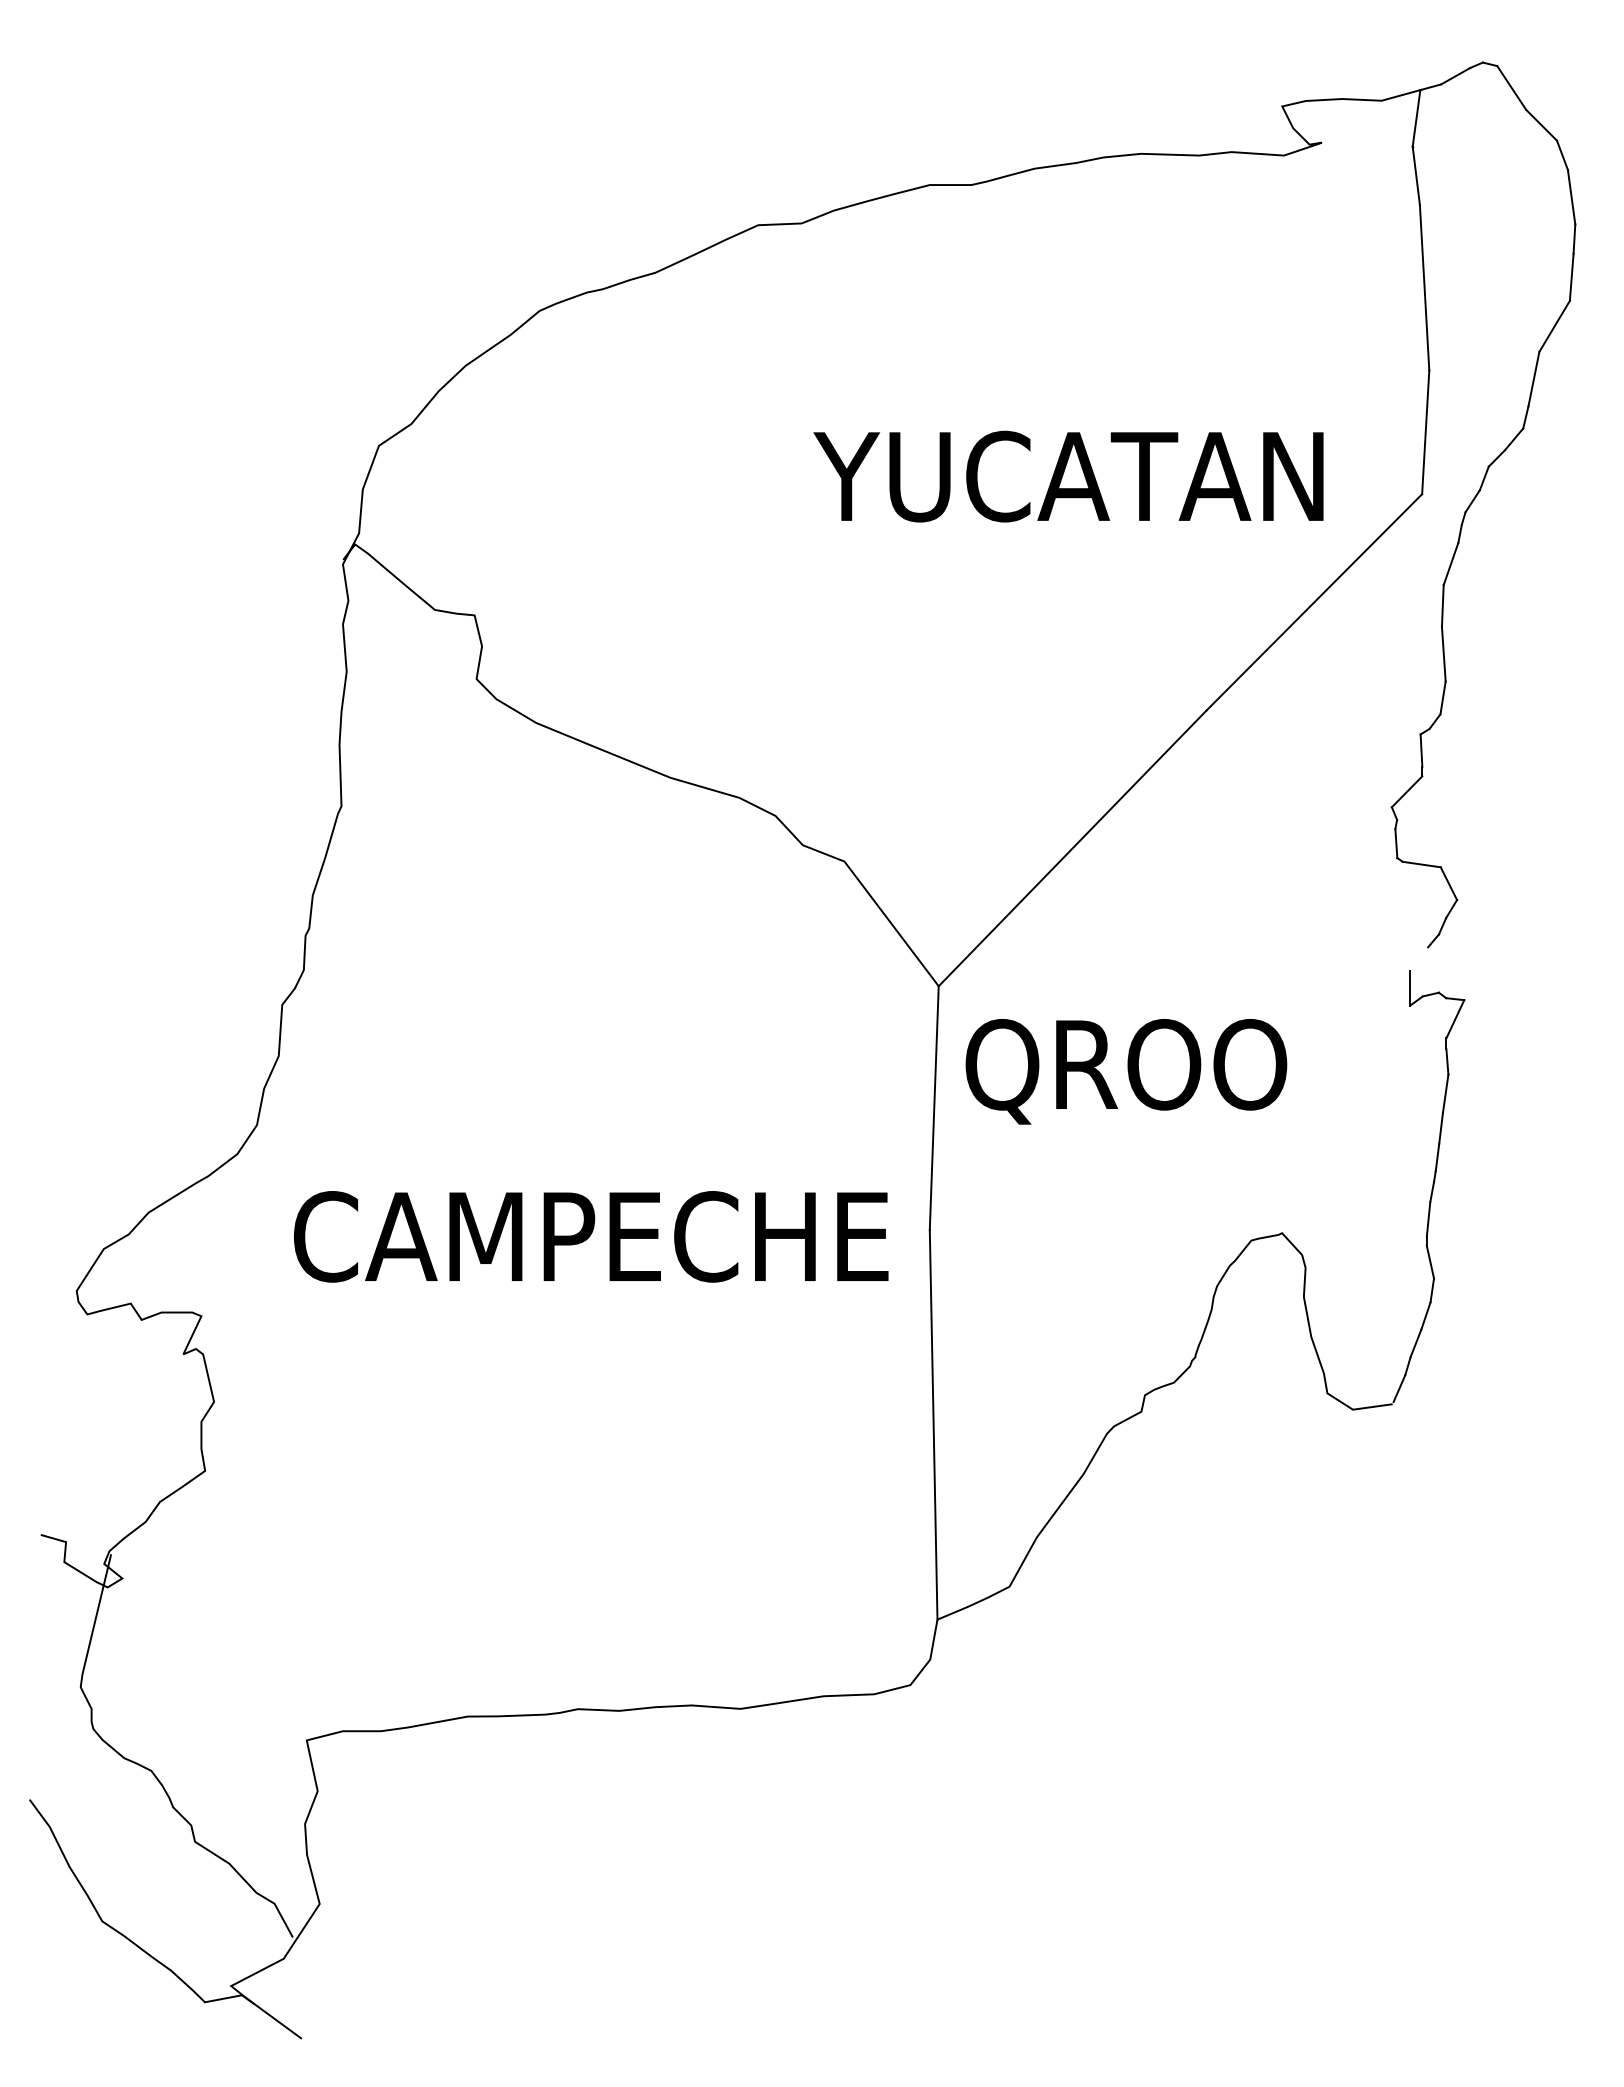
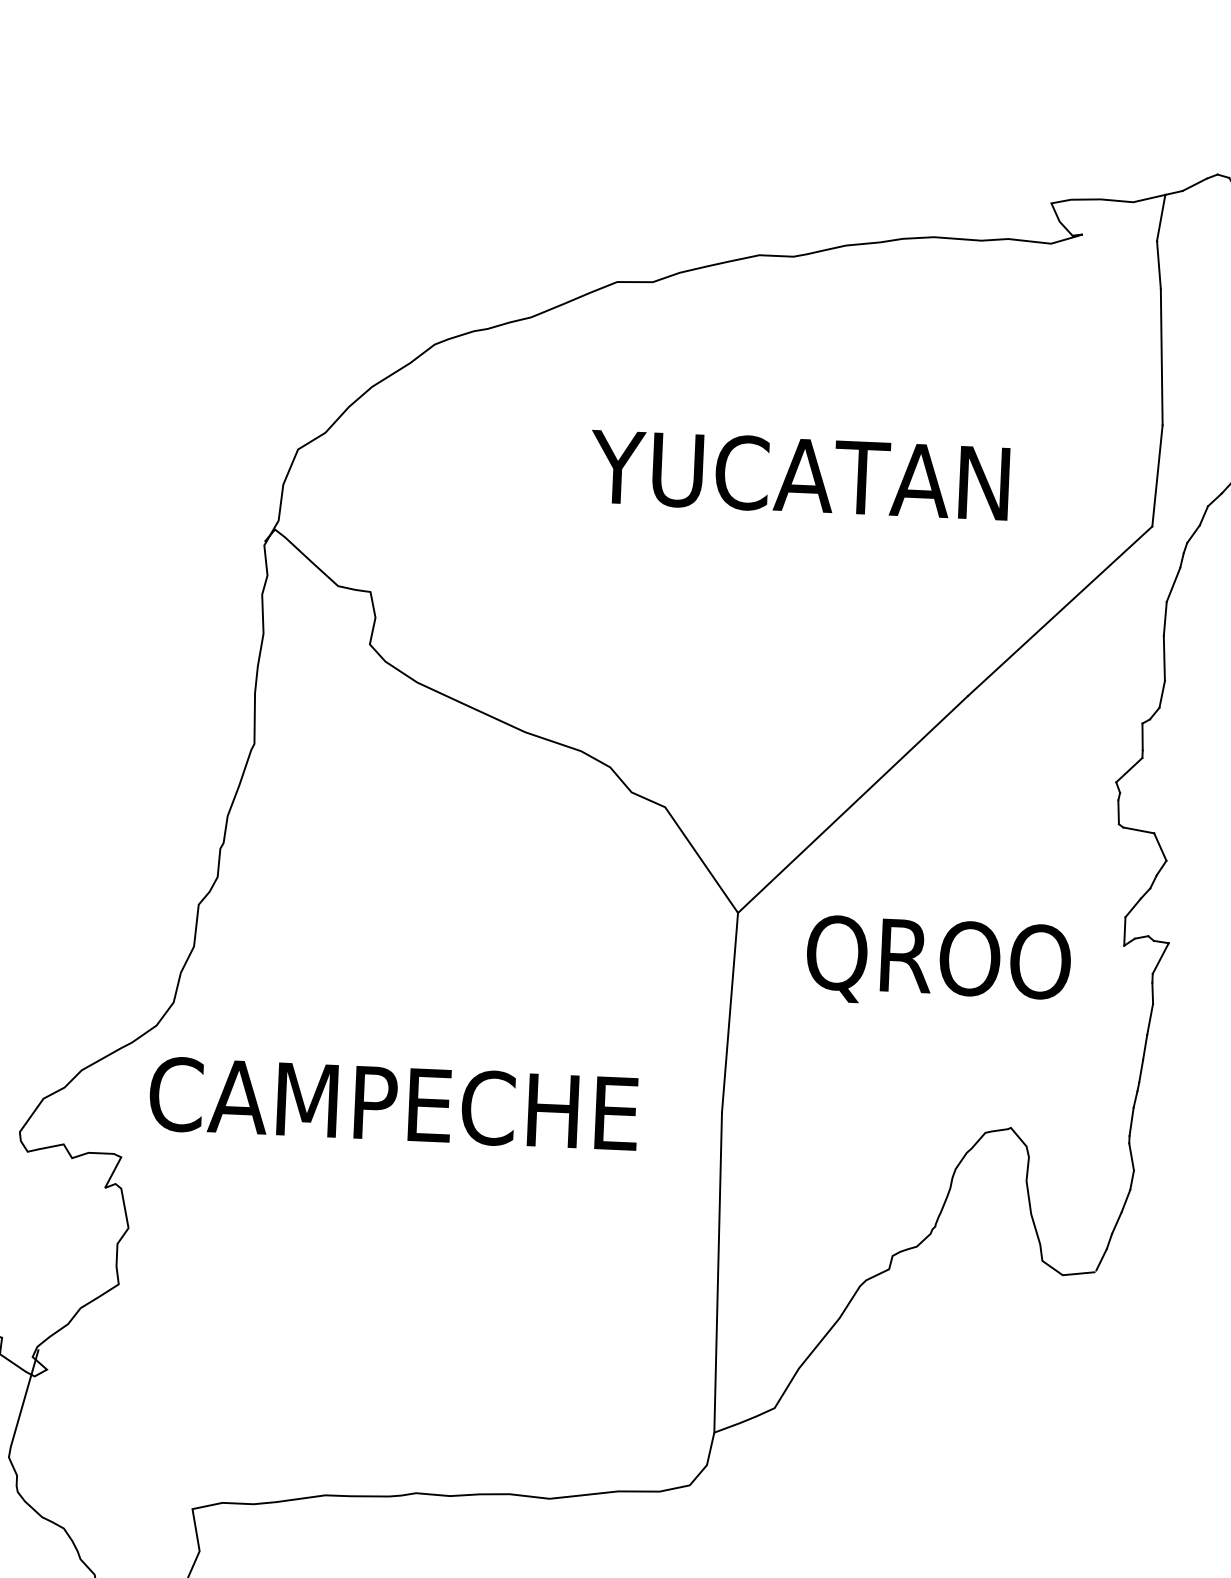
text: (1068, 476) -> (799, 475), moved
line: (1419, 958) -> (1133, 907), added
text: (1126, 1071) -> (938, 963), moved
text: (591, 1236) -> (394, 1103), moved

